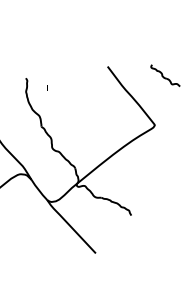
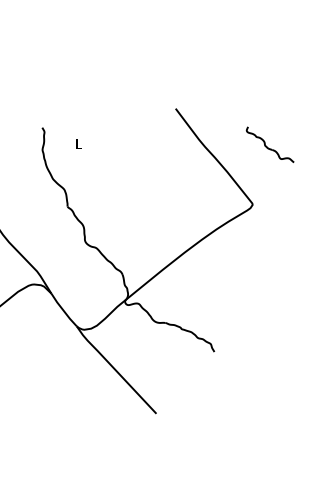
part: (165, 75) -> (270, 144), moved

